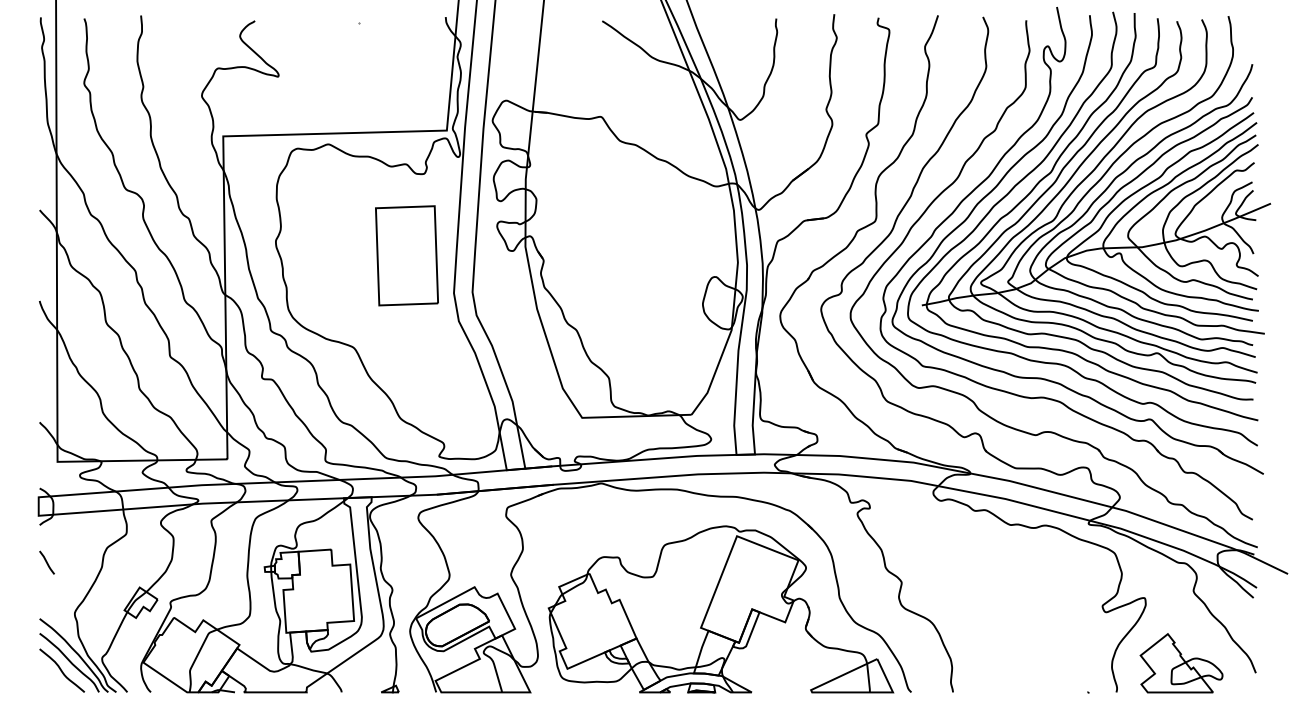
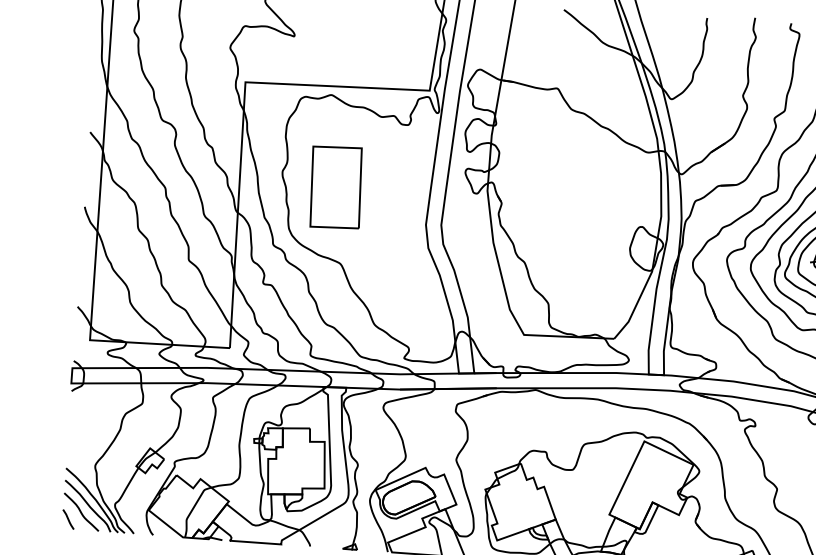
part: (406, 255) -> (335, 187), moved
line: (46, 562) -> (68, 519), moved

